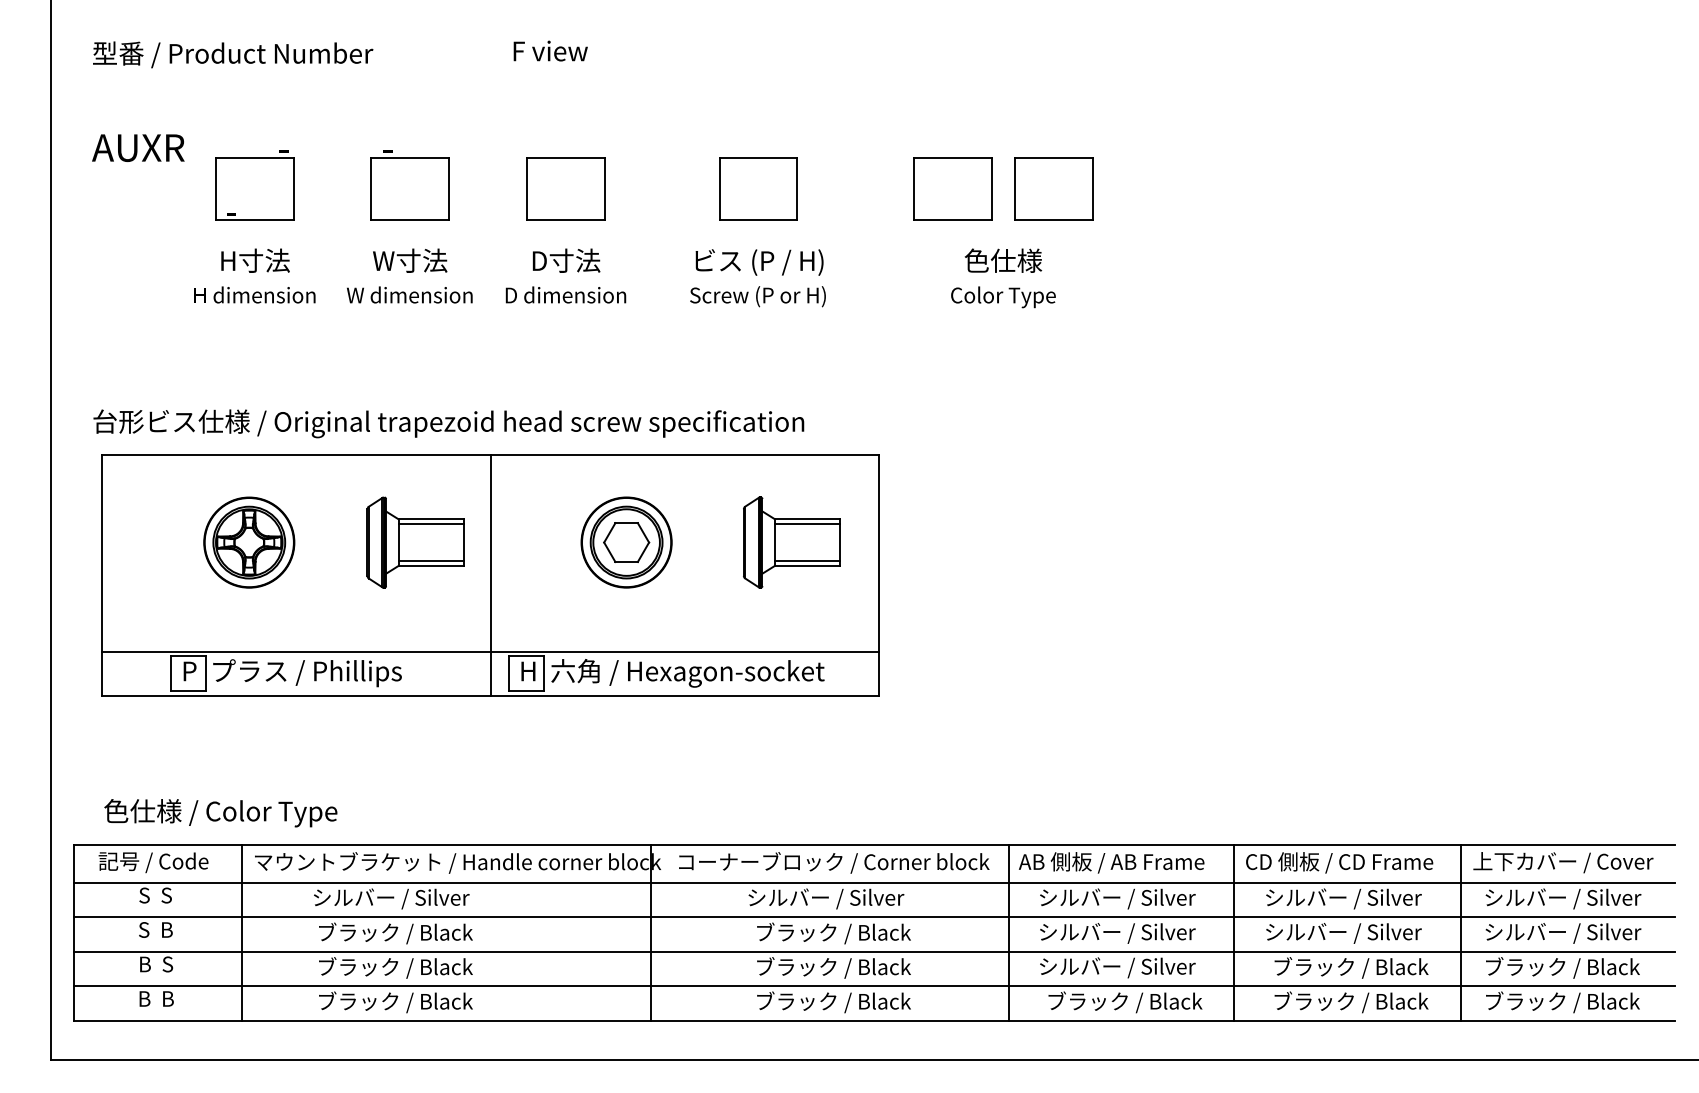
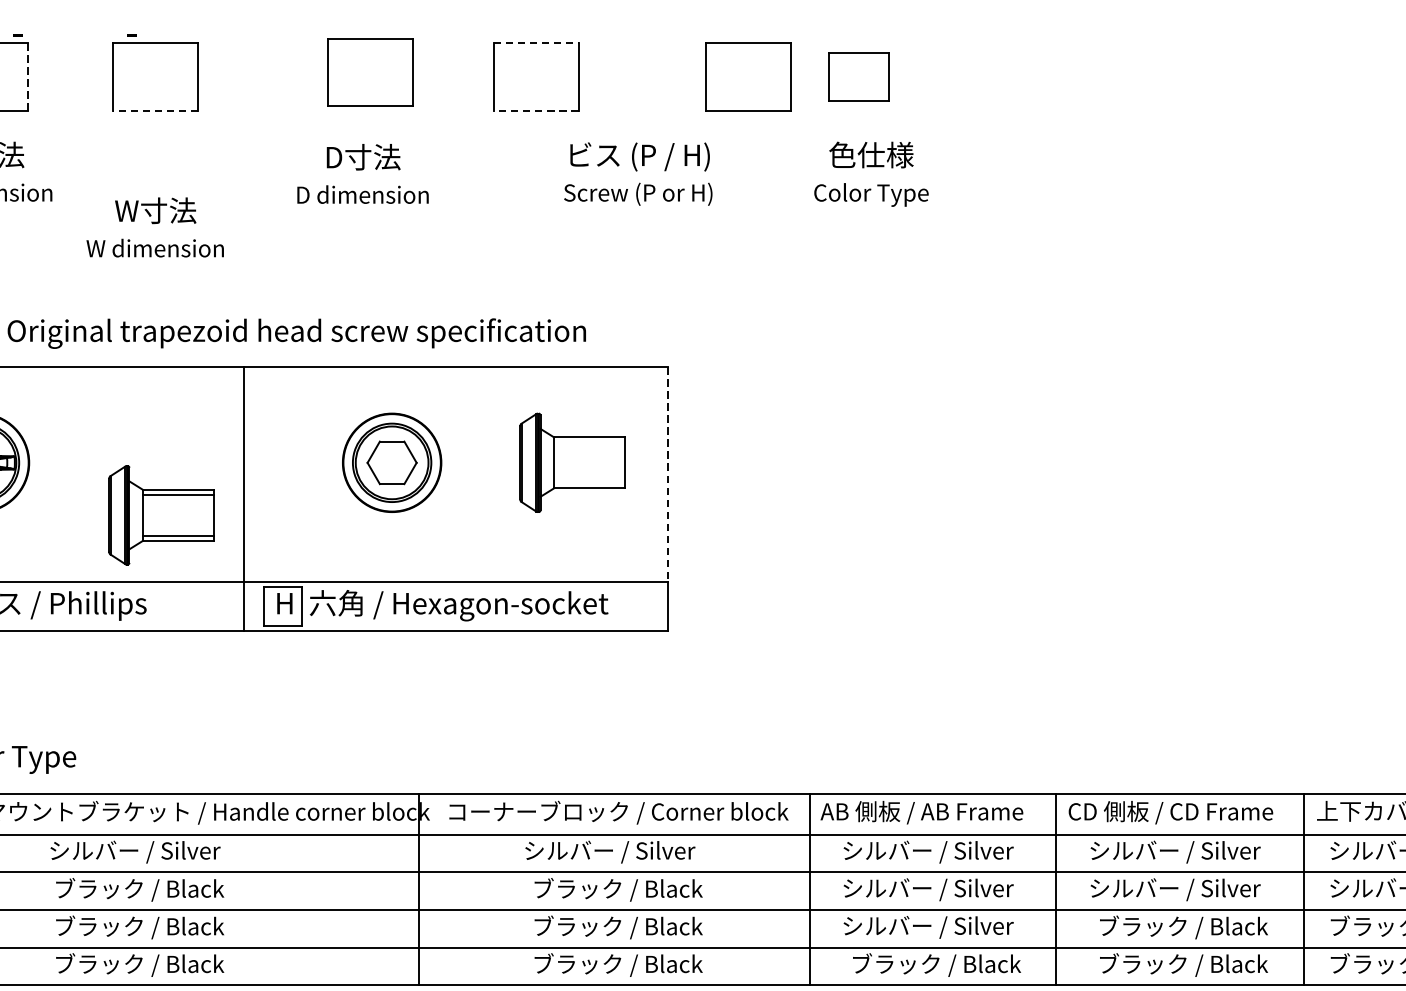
line: (758, 158) -> (536, 43), solid -> dashed
part: (565, 188) -> (370, 71), moved
part: (1053, 188) -> (858, 76), size x0.7
line: (293, 189) -> (28, 77), solid -> dashed
line: (410, 220) -> (156, 111), solid -> dashed
line: (758, 220) -> (536, 111), solid -> dashed
text: (409, 275) -> (154, 226), moved
text: (565, 275) -> (362, 173), moved
text: (757, 278) -> (637, 174), moved
text: (1003, 278) -> (871, 174), moved
line: (807, 523) -> (589, 442), removed
part: (415, 542) -> (161, 515), moved
line: (879, 553) -> (668, 474), solid -> dashed
line: (807, 561) -> (589, 483), removed

